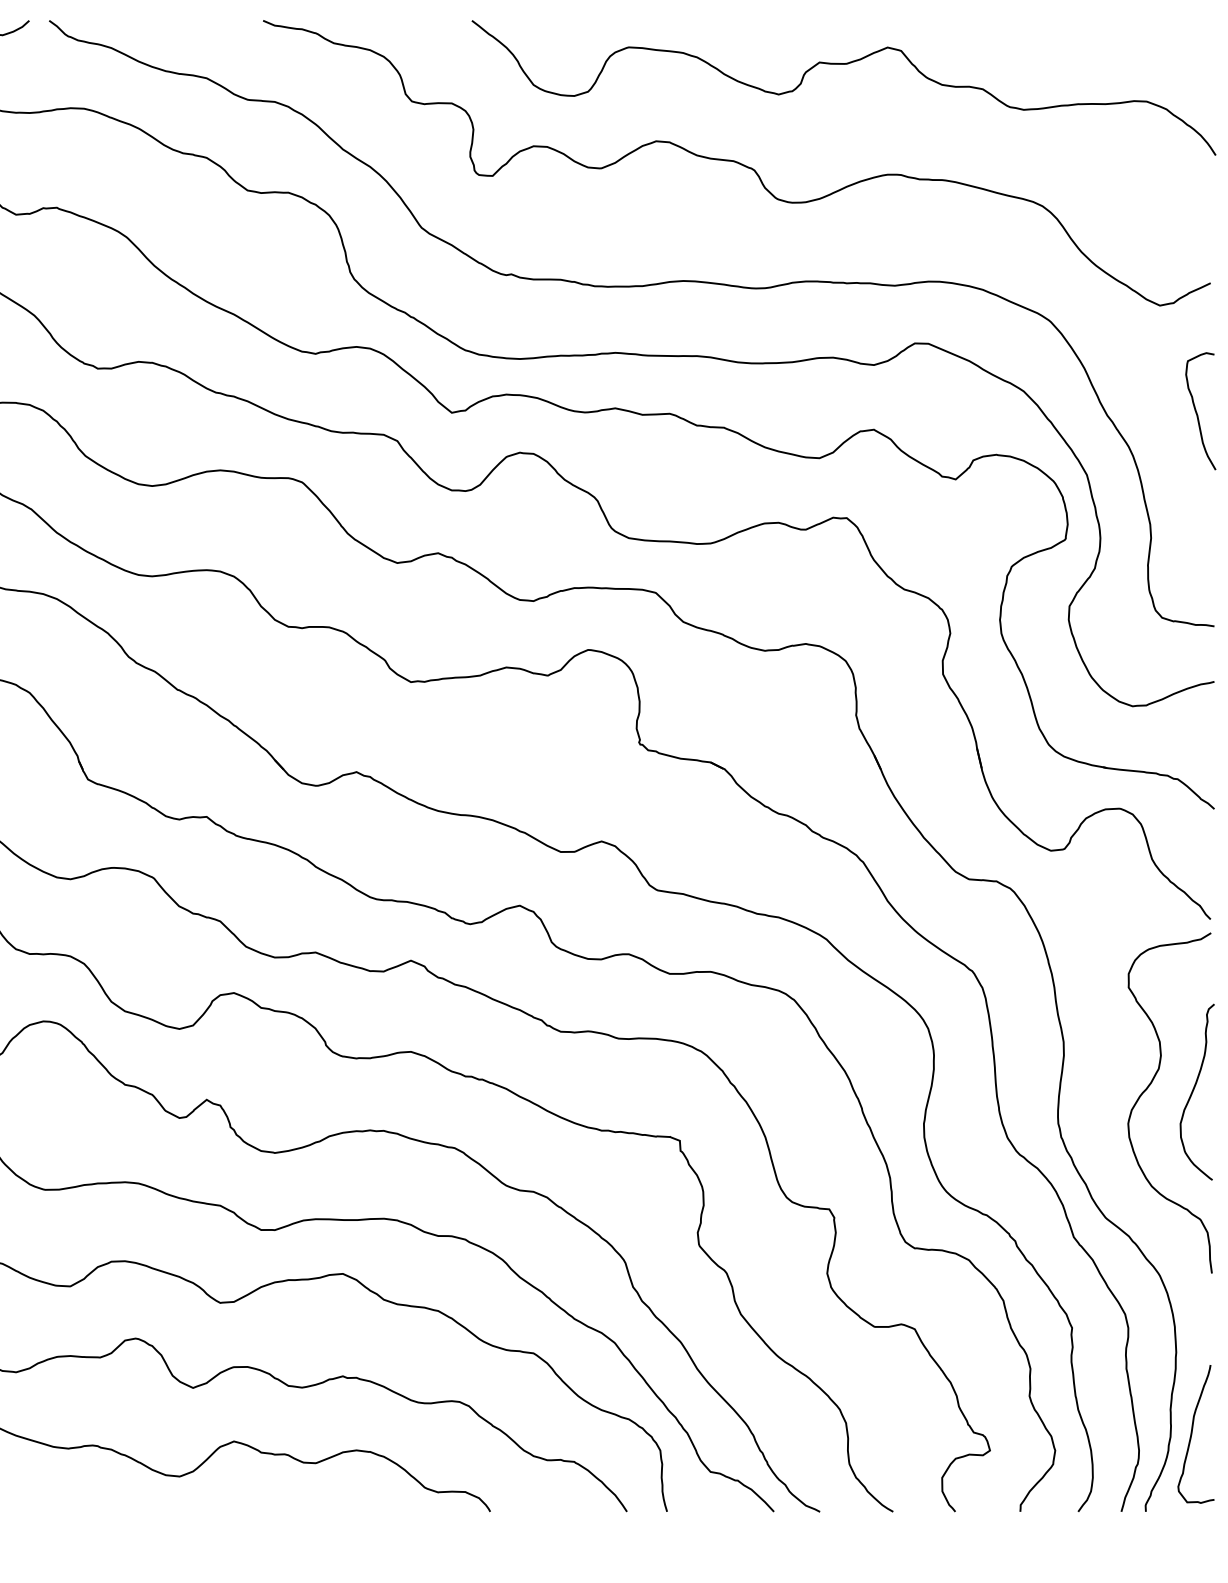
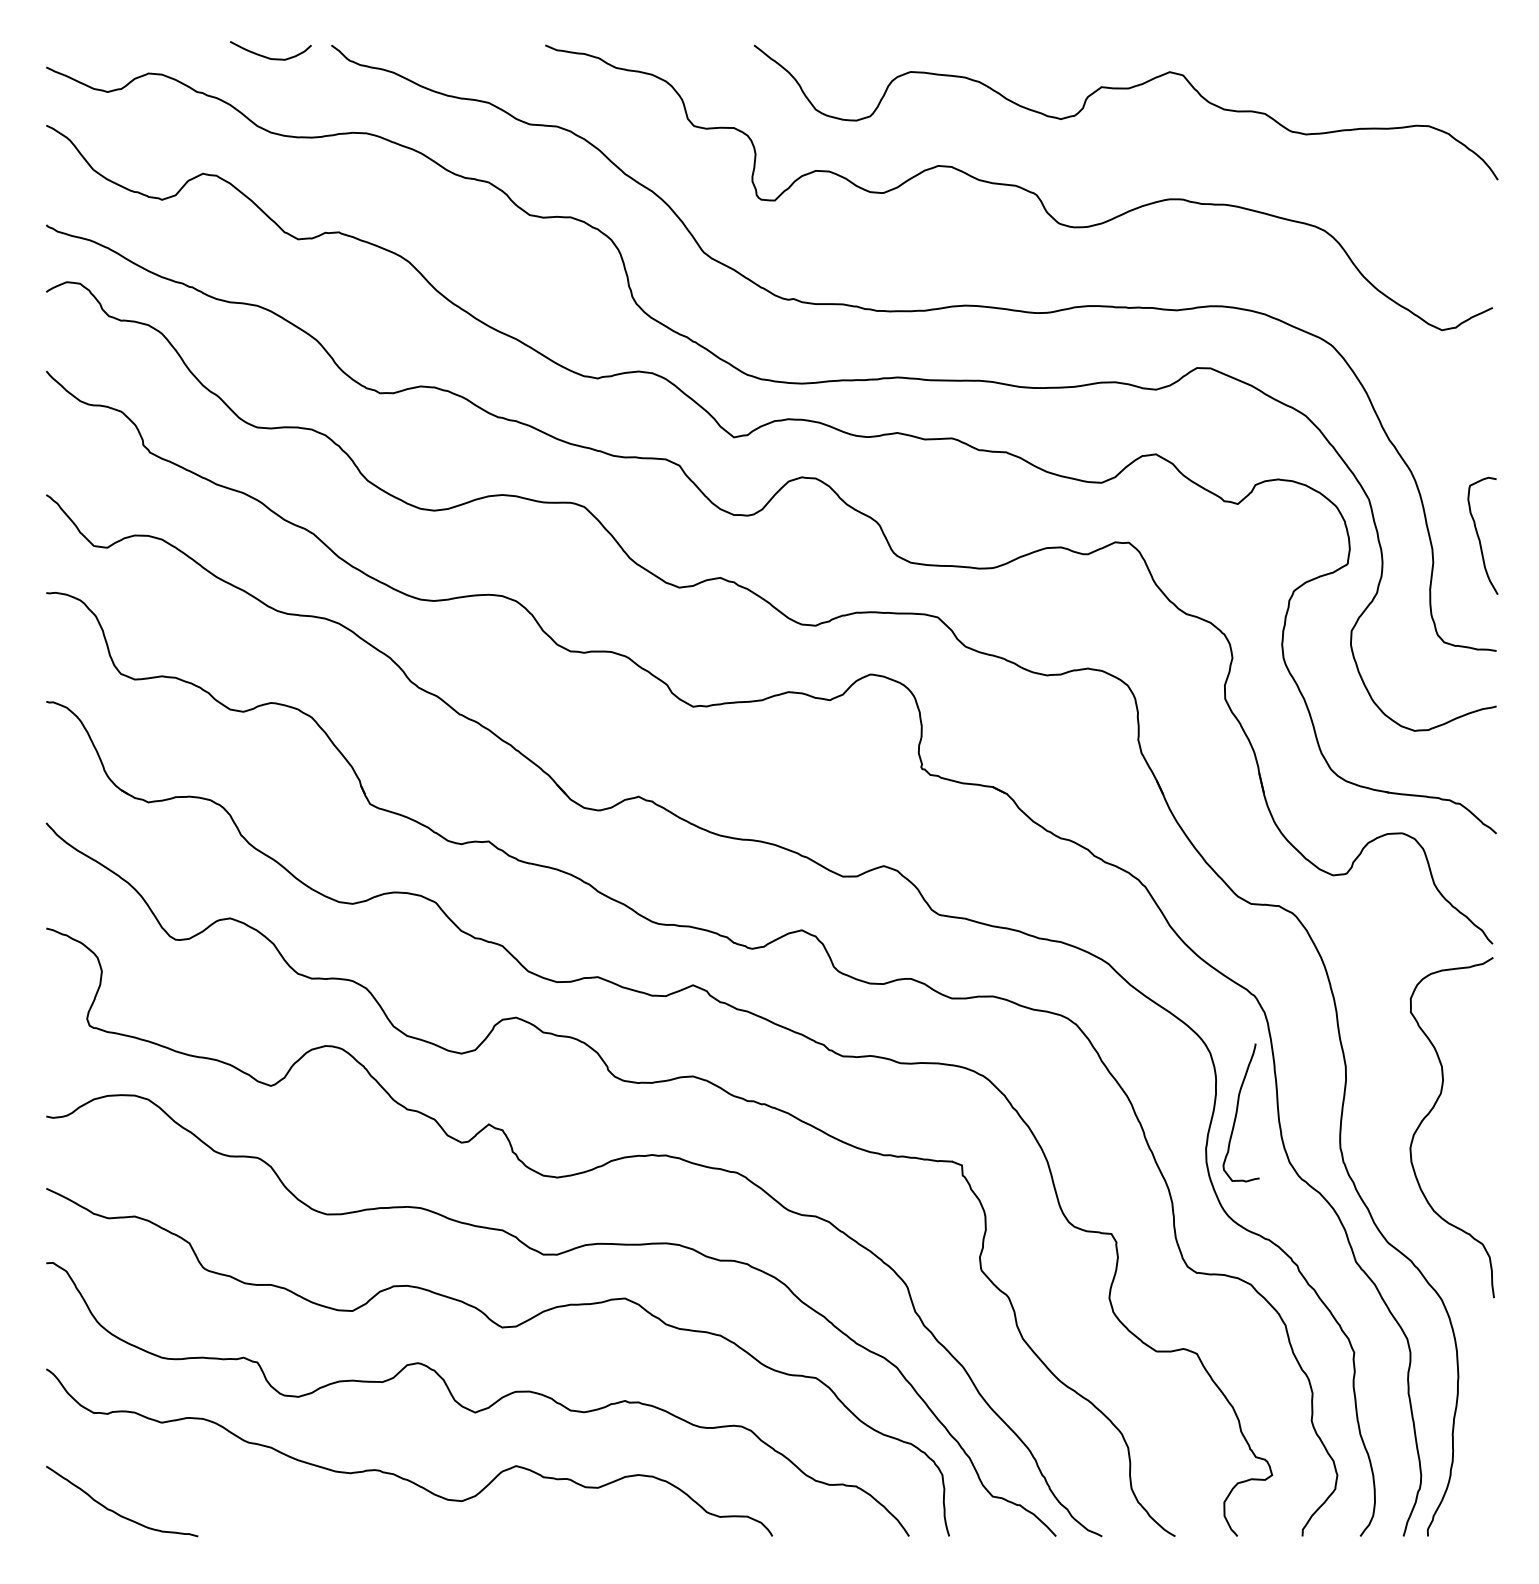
curve: (1197, 411) -> (1479, 536), moved
curve: (1194, 1089) -> (1476, 1114), removed
curve: (1192, 1433) -> (1237, 1112), moved

